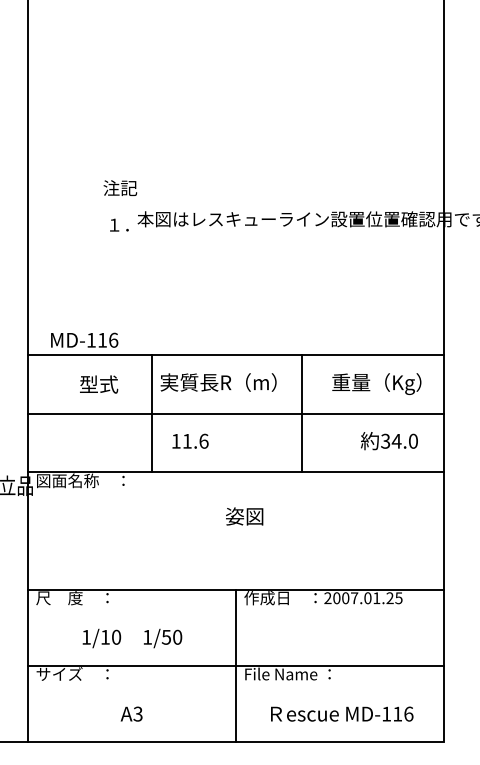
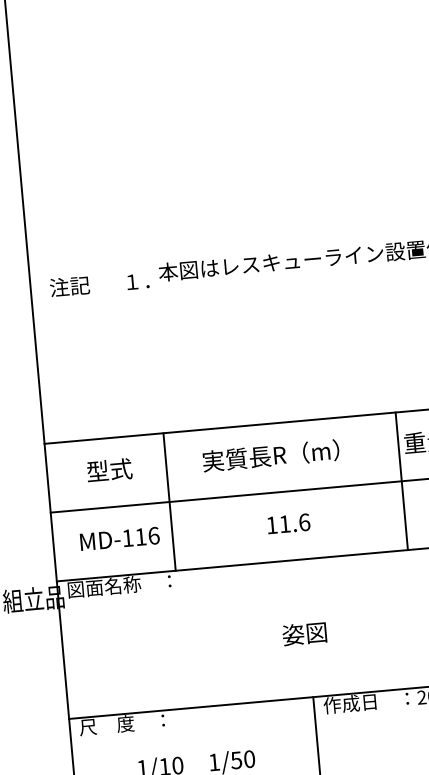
text: (120, 187) -> (69, 285), moved
text: (84, 339) -> (119, 537), moved
text: (99, 384) -> (110, 470), moved
line: (152, 413) -> (169, 501), moved
line: (302, 413) -> (402, 480), moved
text: (190, 440) -> (288, 522), moved
text: (244, 516) -> (304, 633), moved

